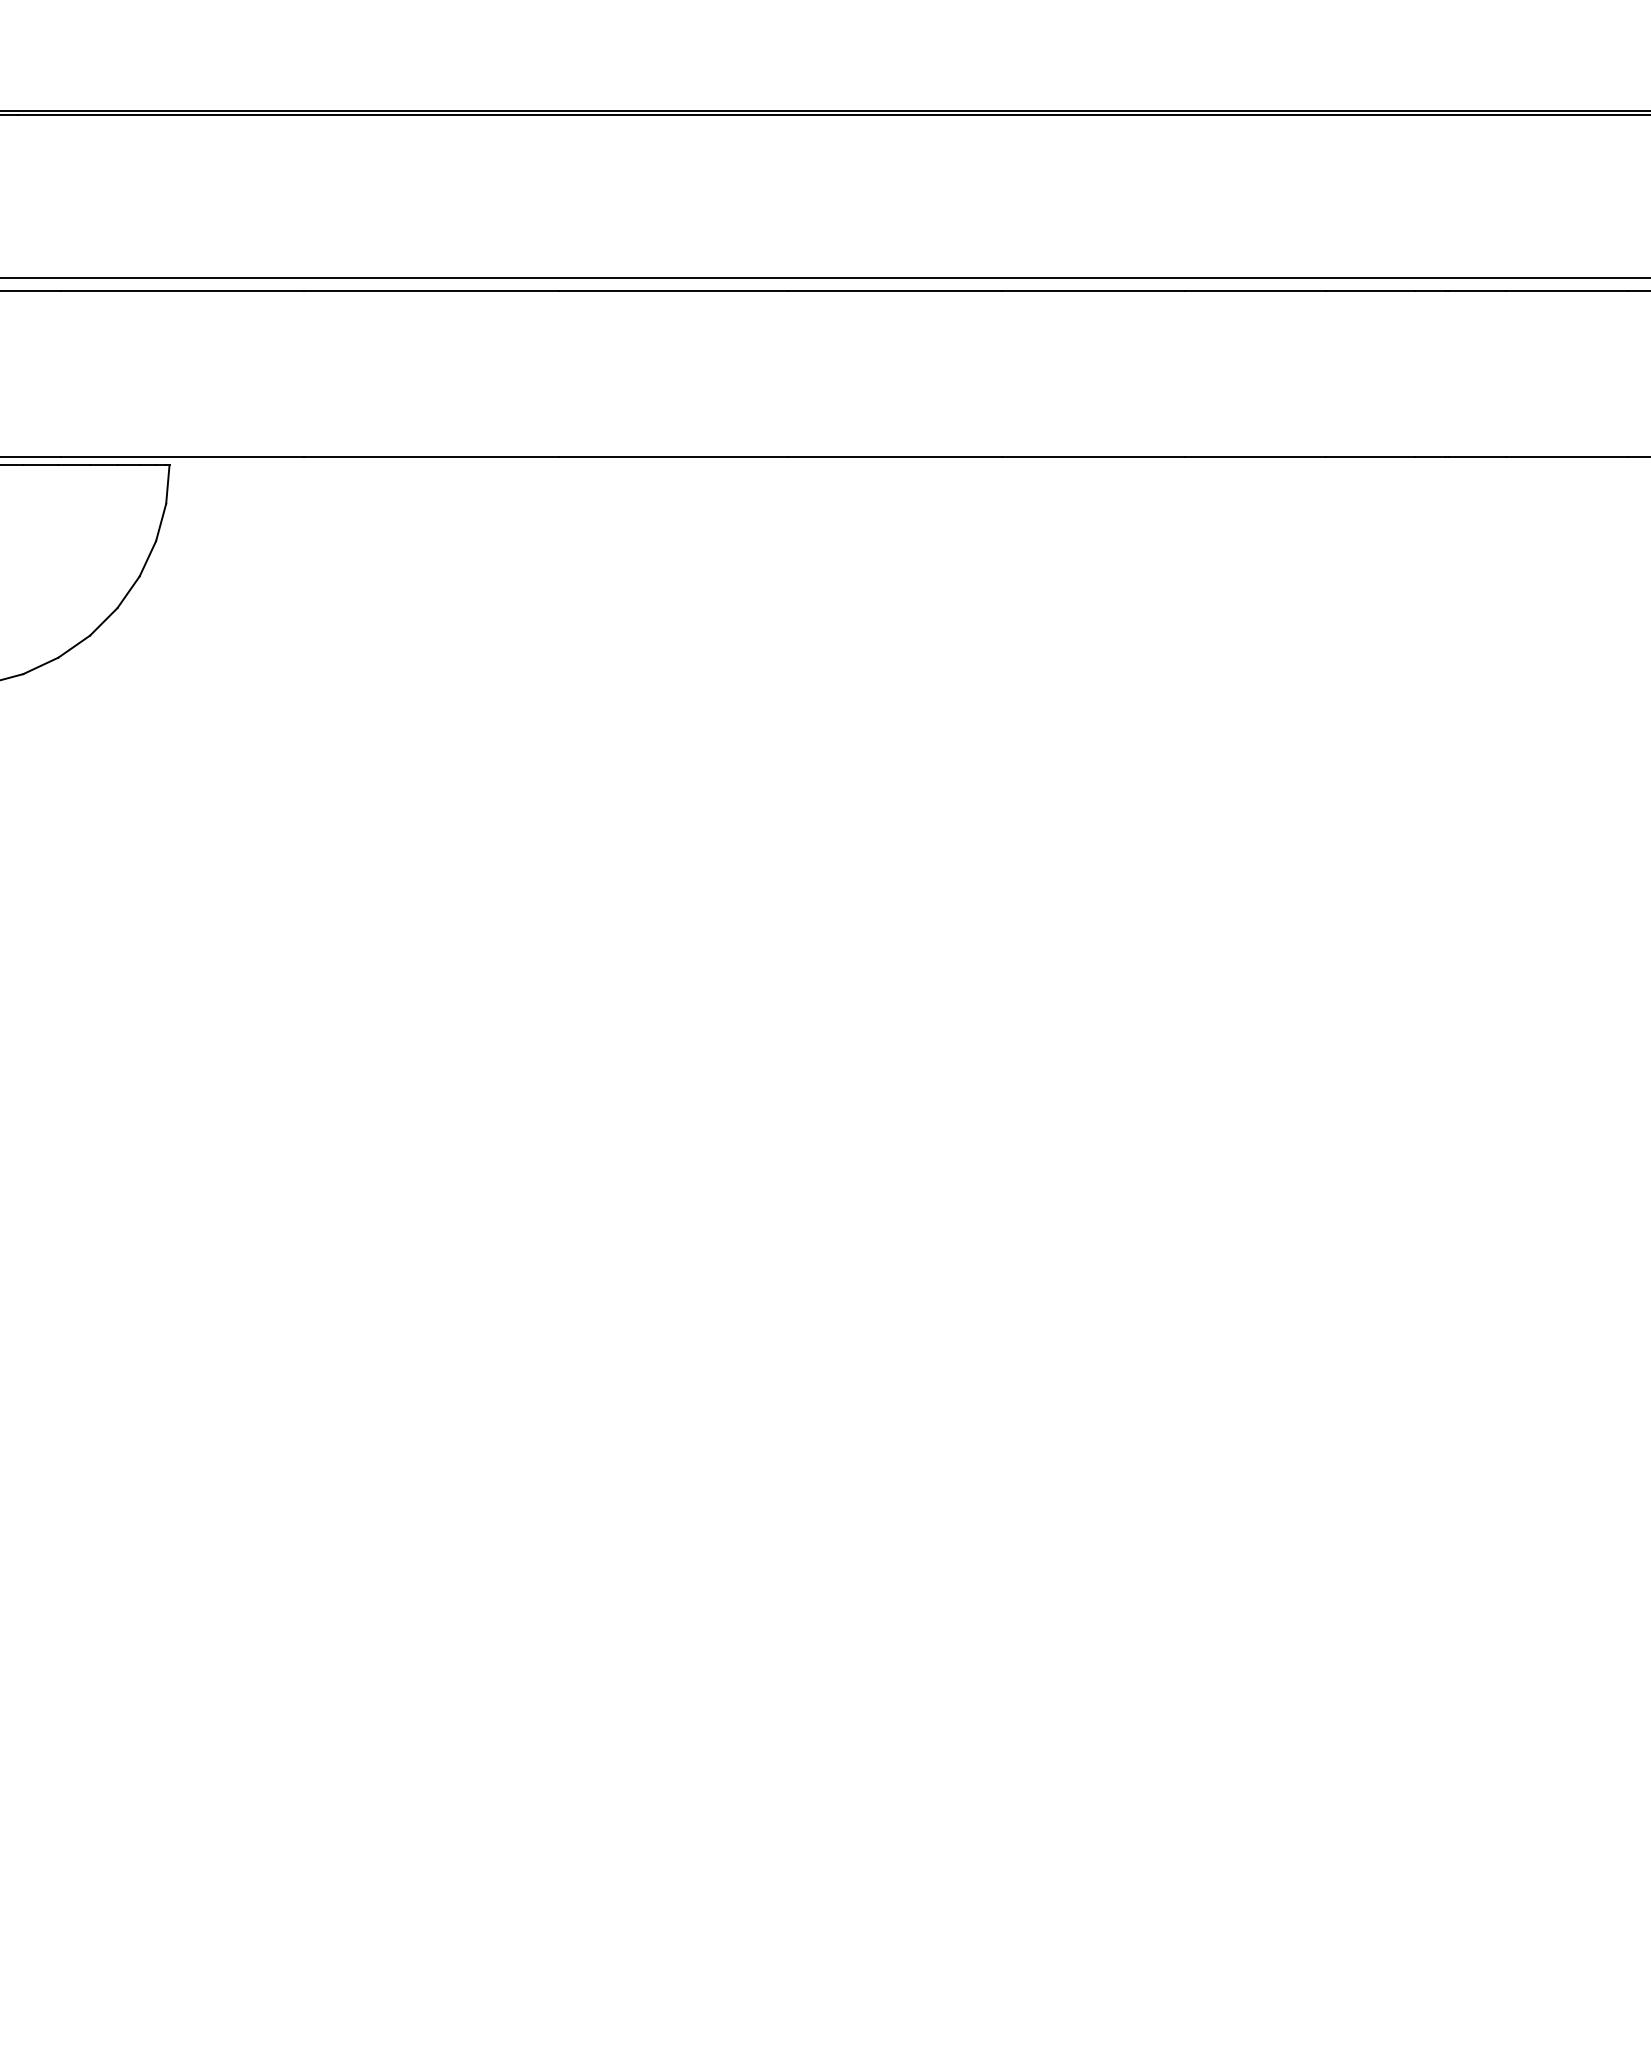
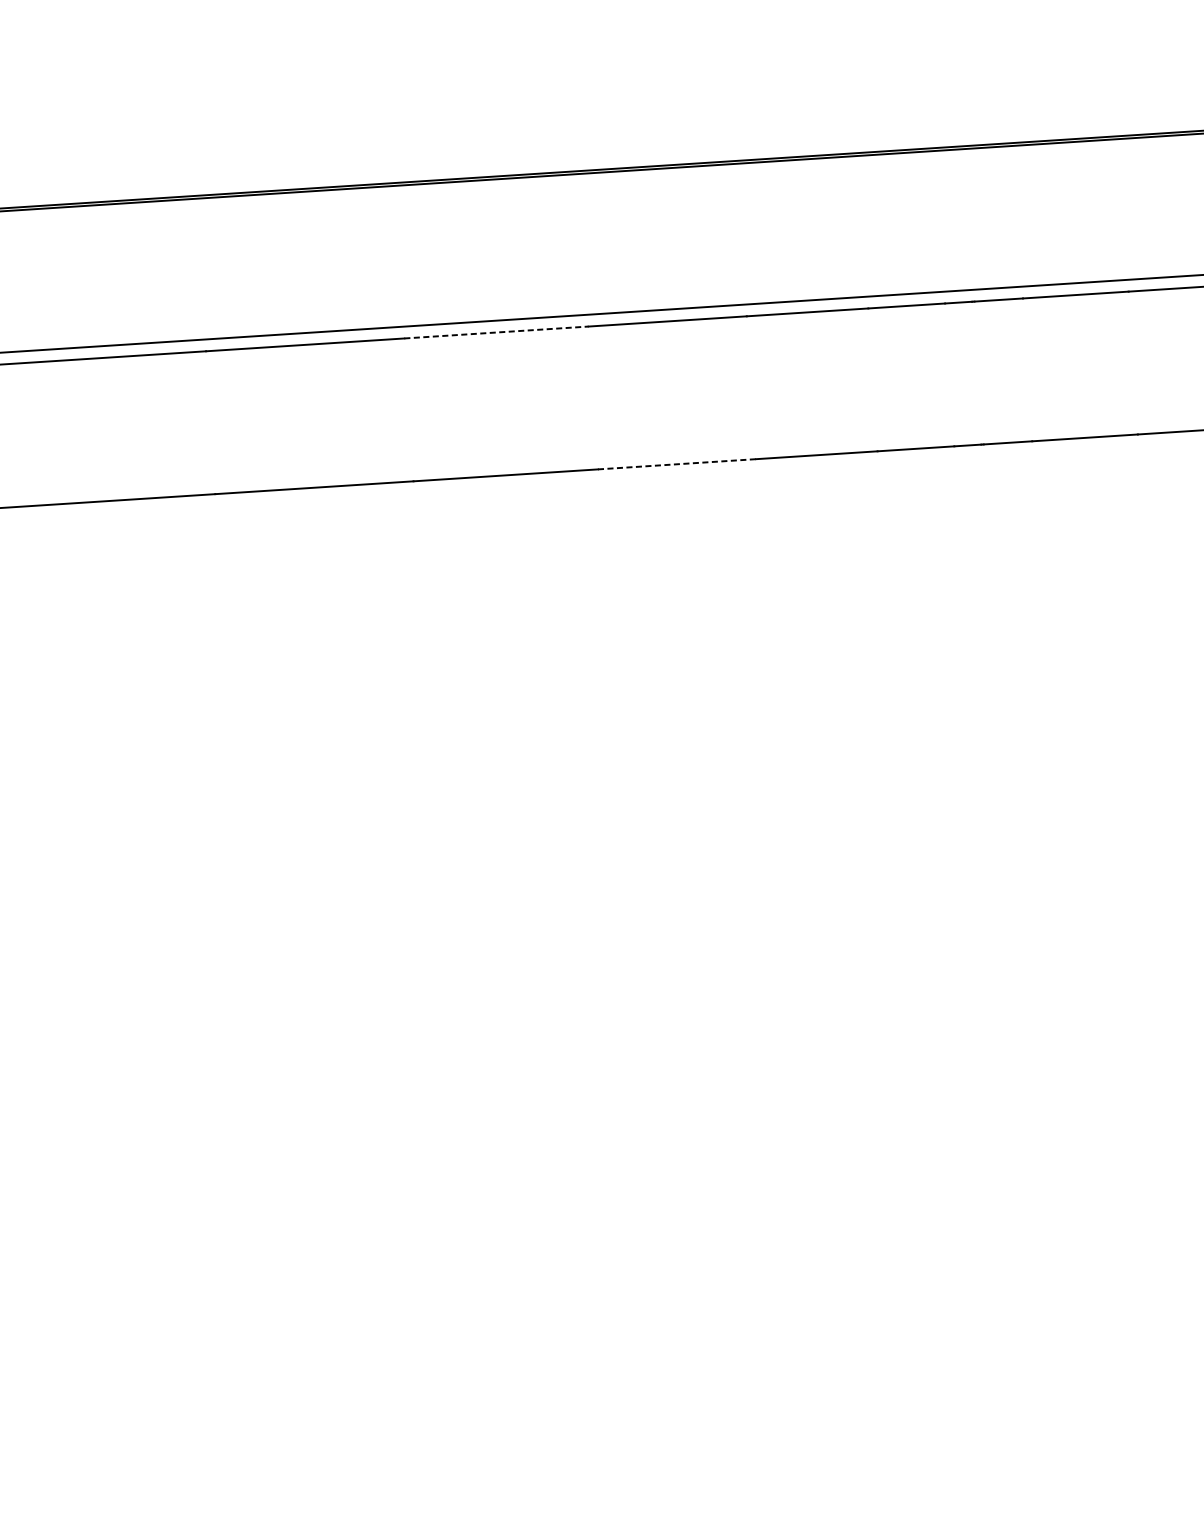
line: (895, 291) -> (496, 332), solid -> dashed
line: (1093, 456) -> (676, 463), solid -> dashed

